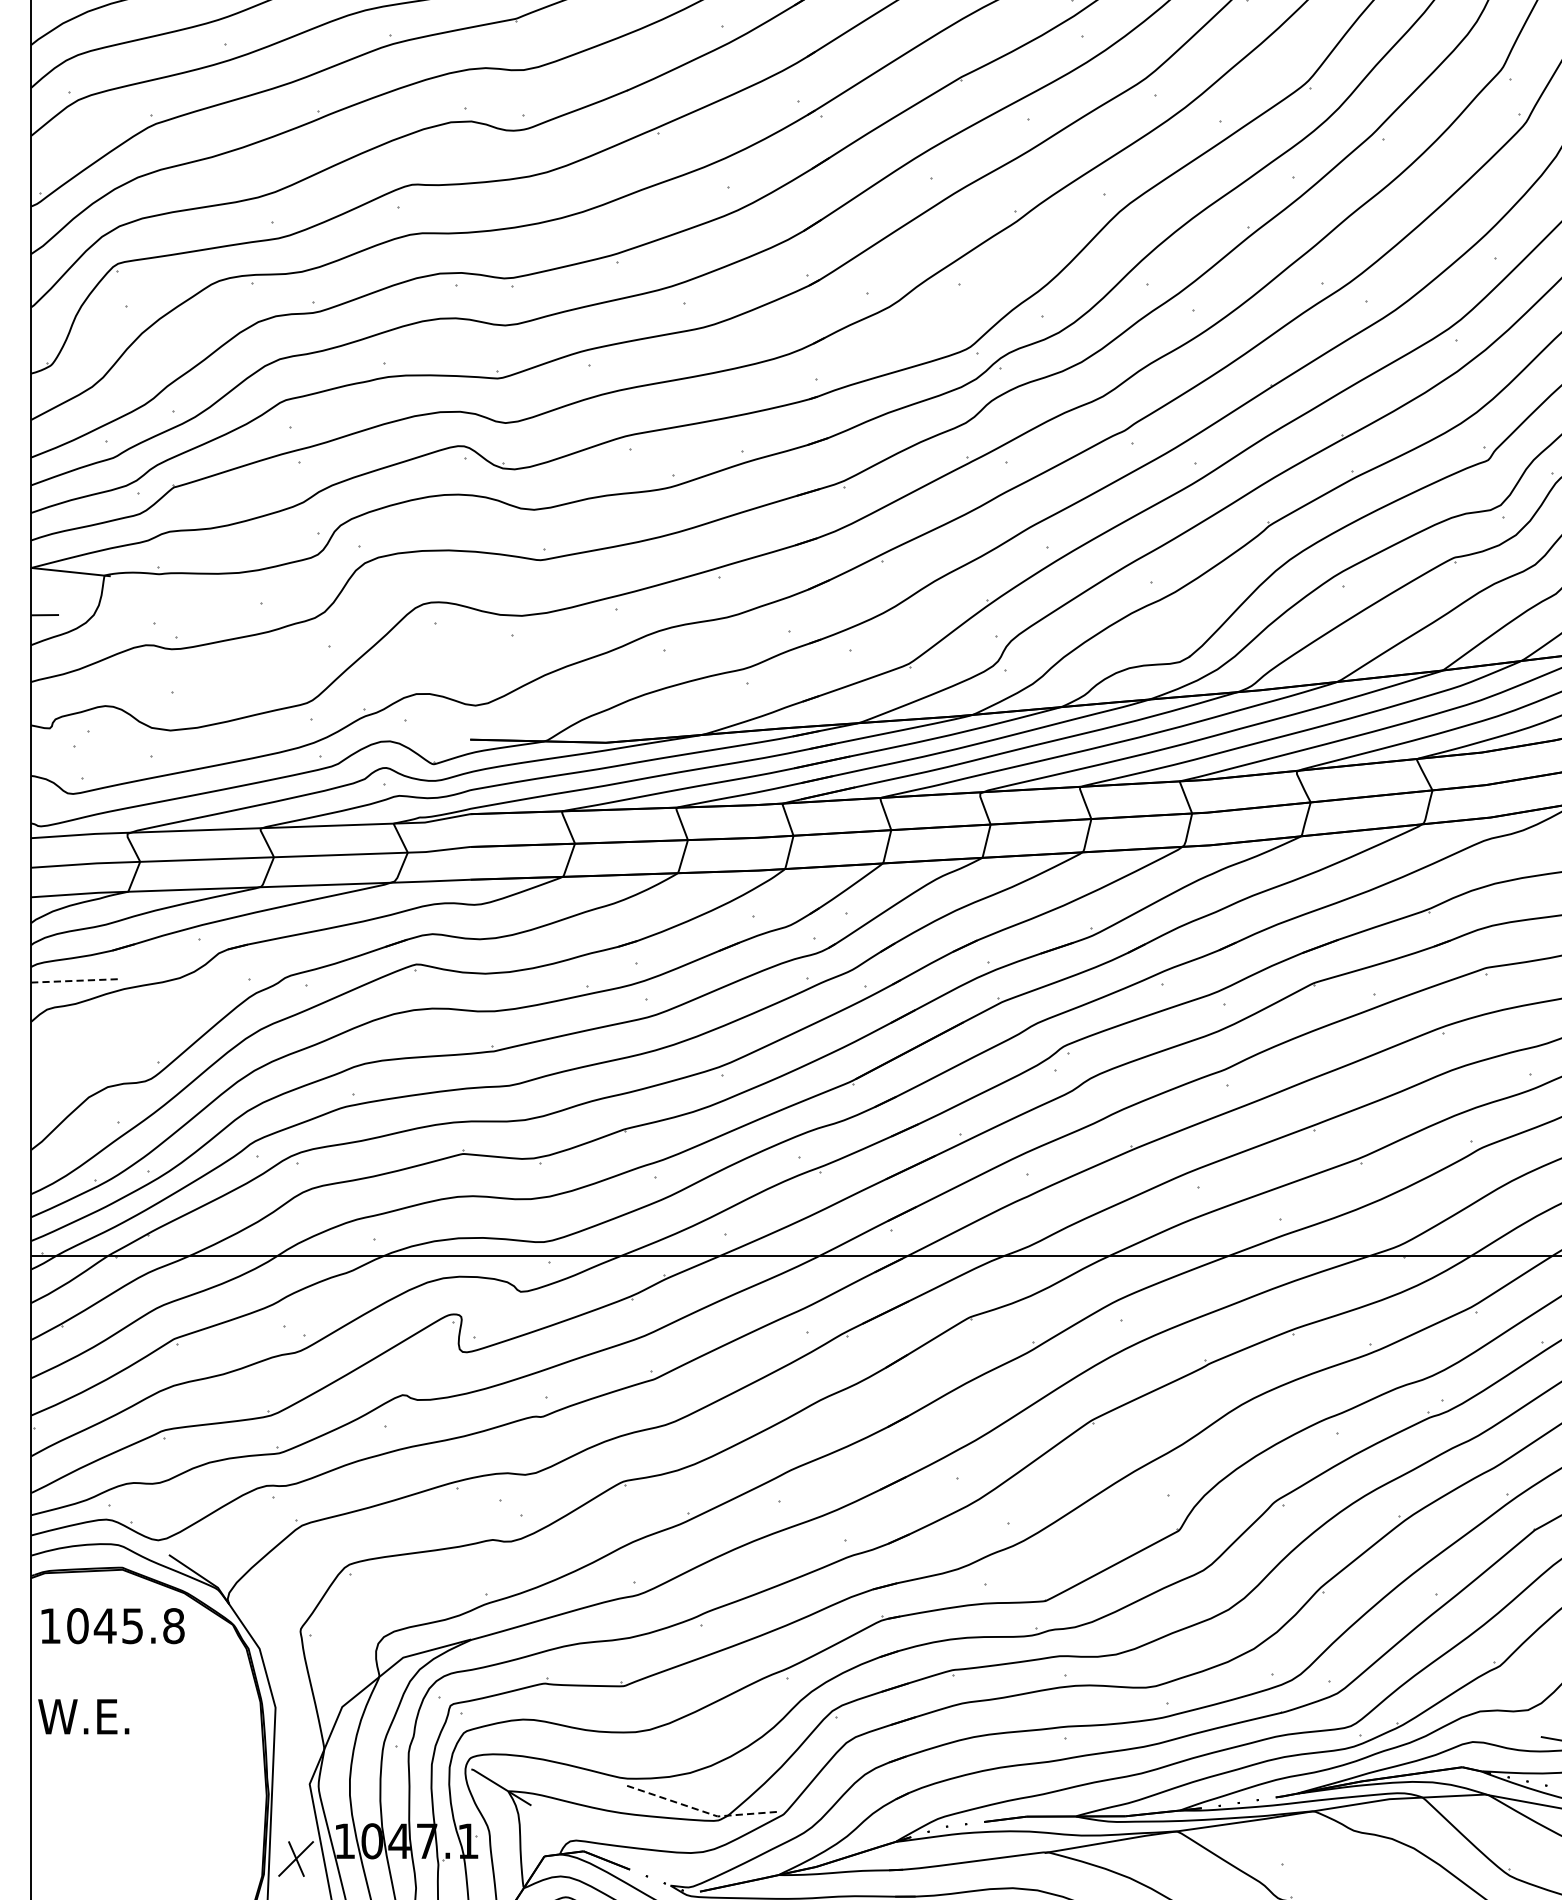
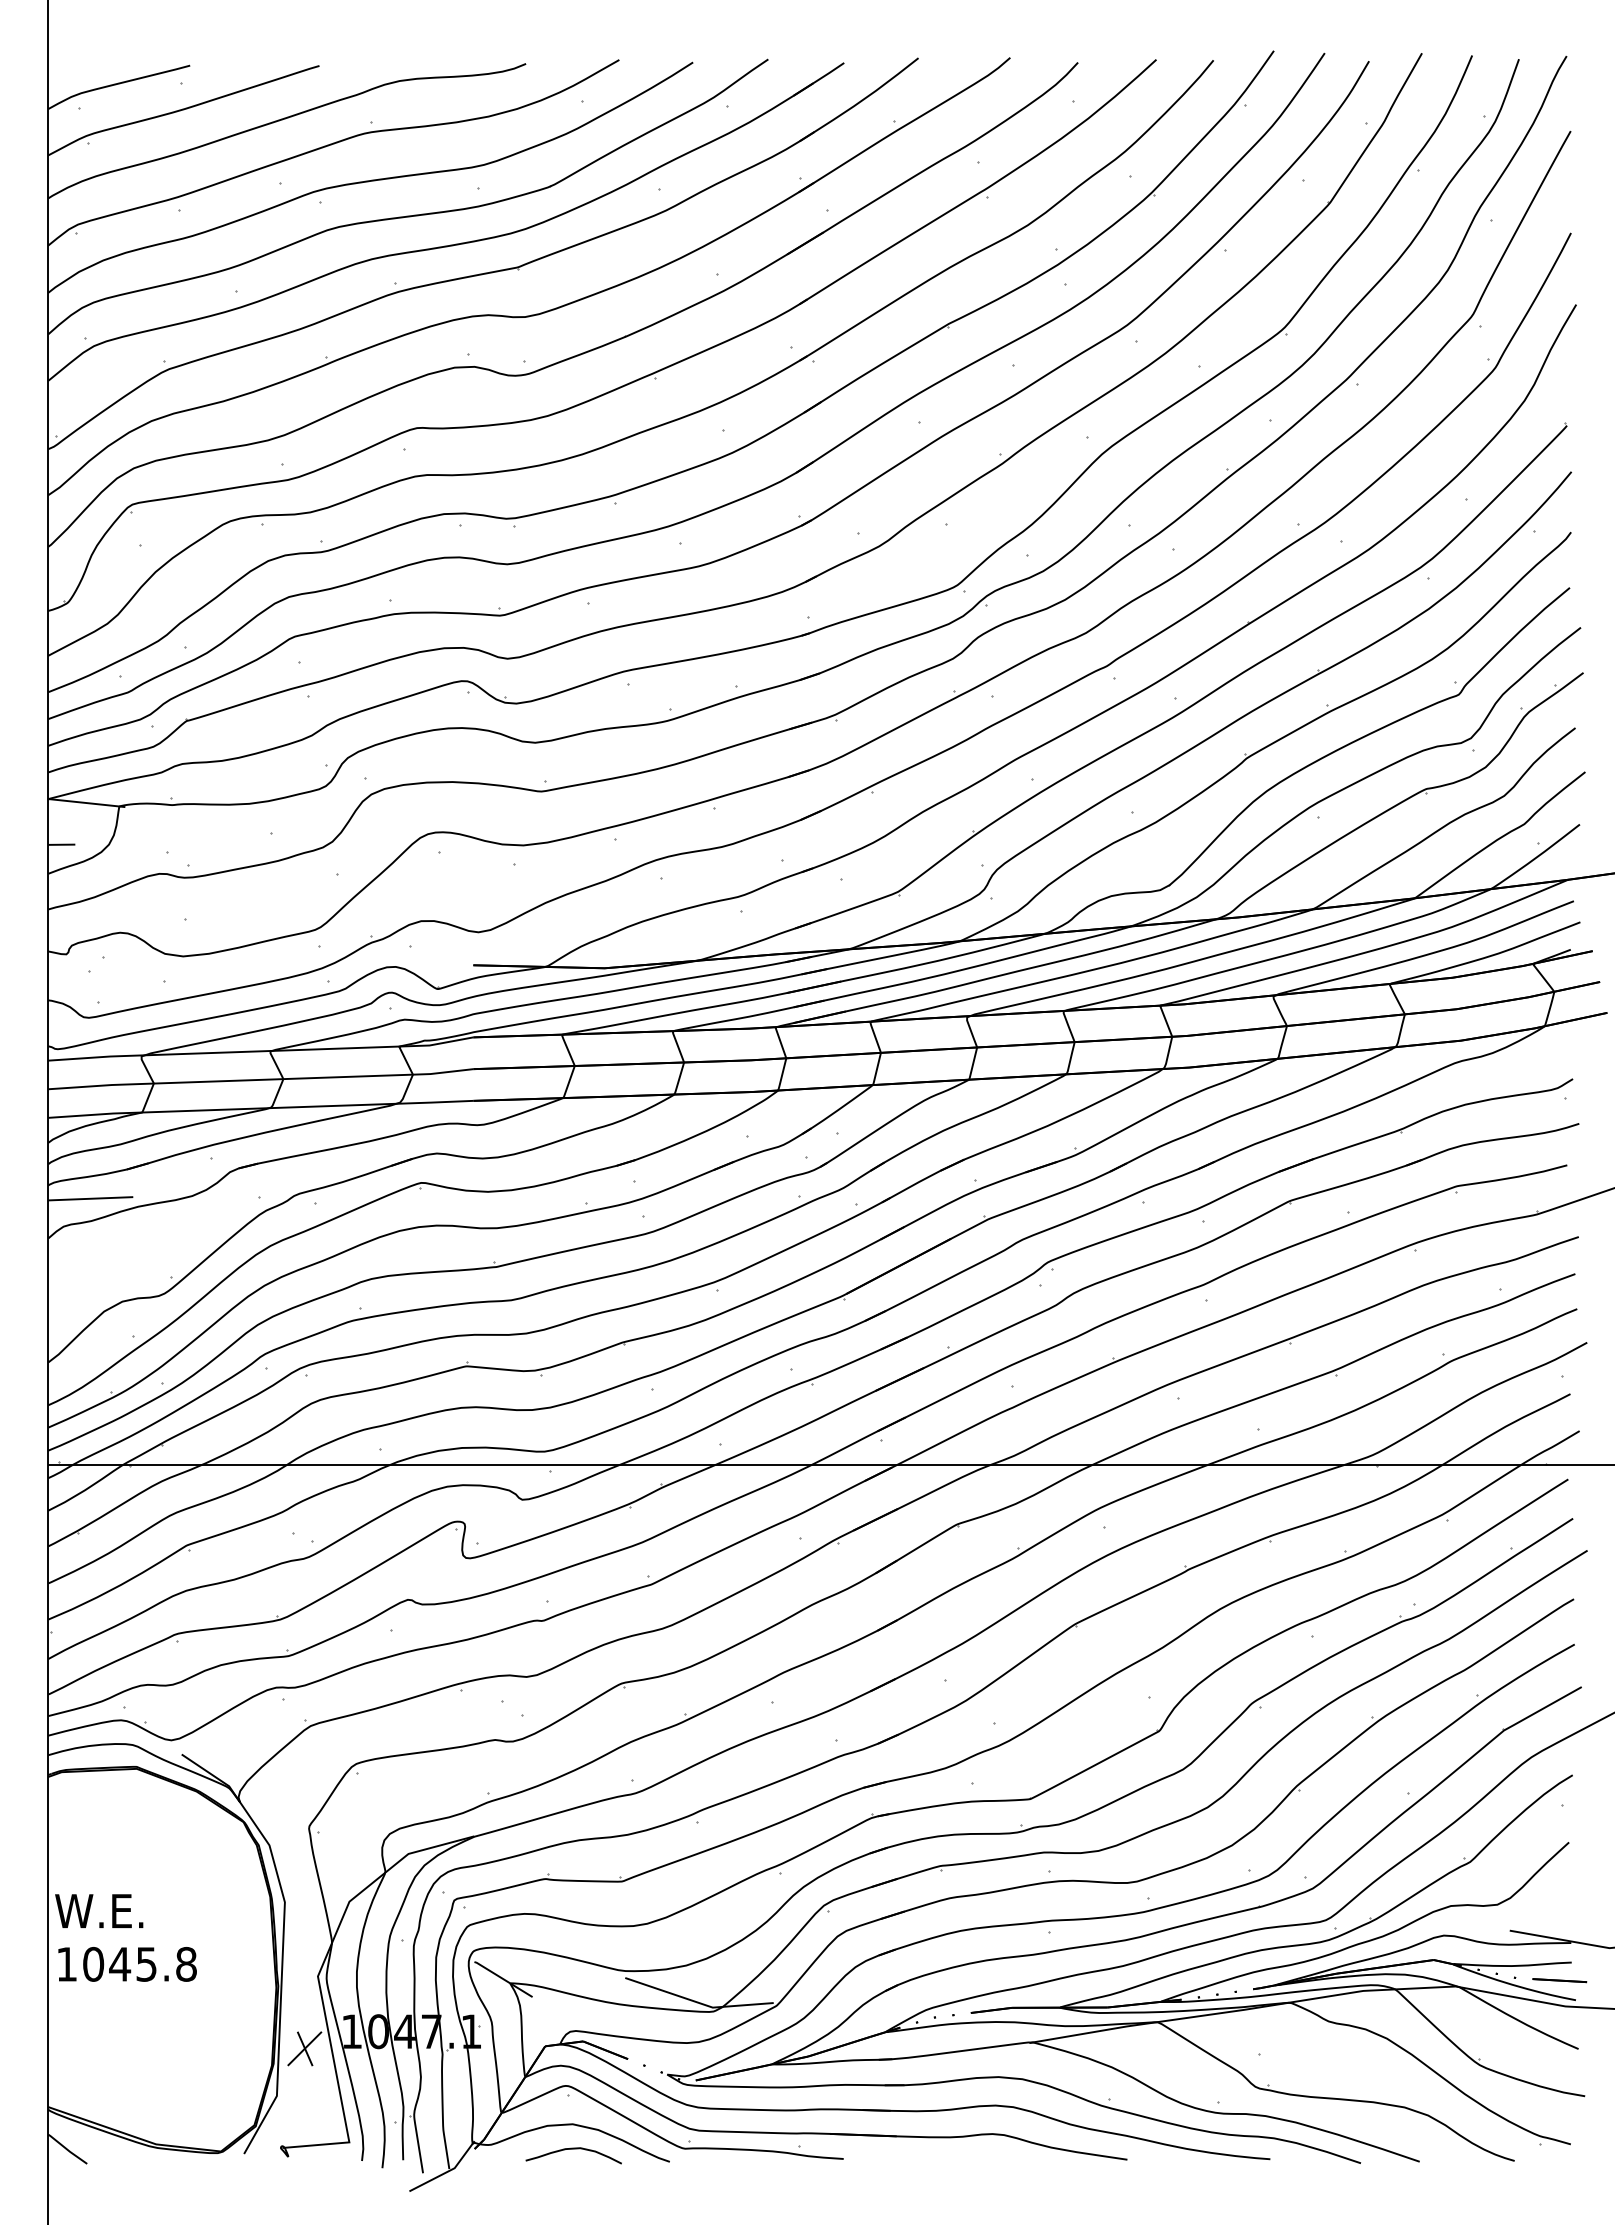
line: (74, 980) -> (90, 1198), dashed -> solid
text: (112, 1626) -> (127, 1964), moved
line: (702, 1811) -> (698, 2002), dashed -> solid

